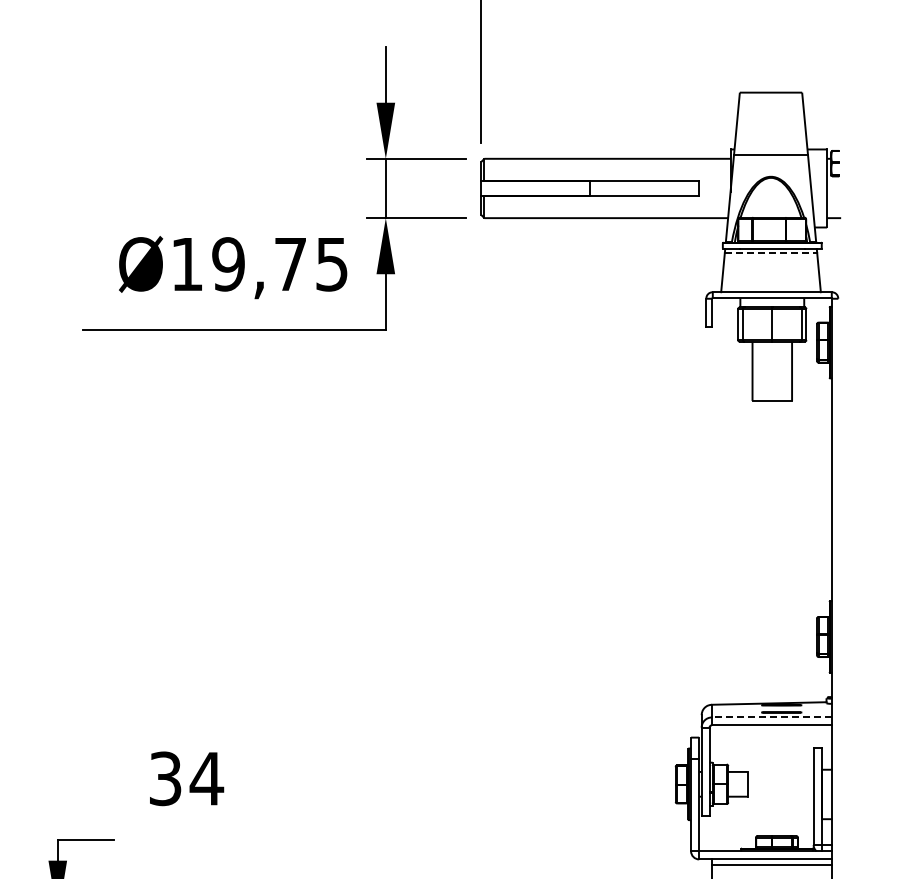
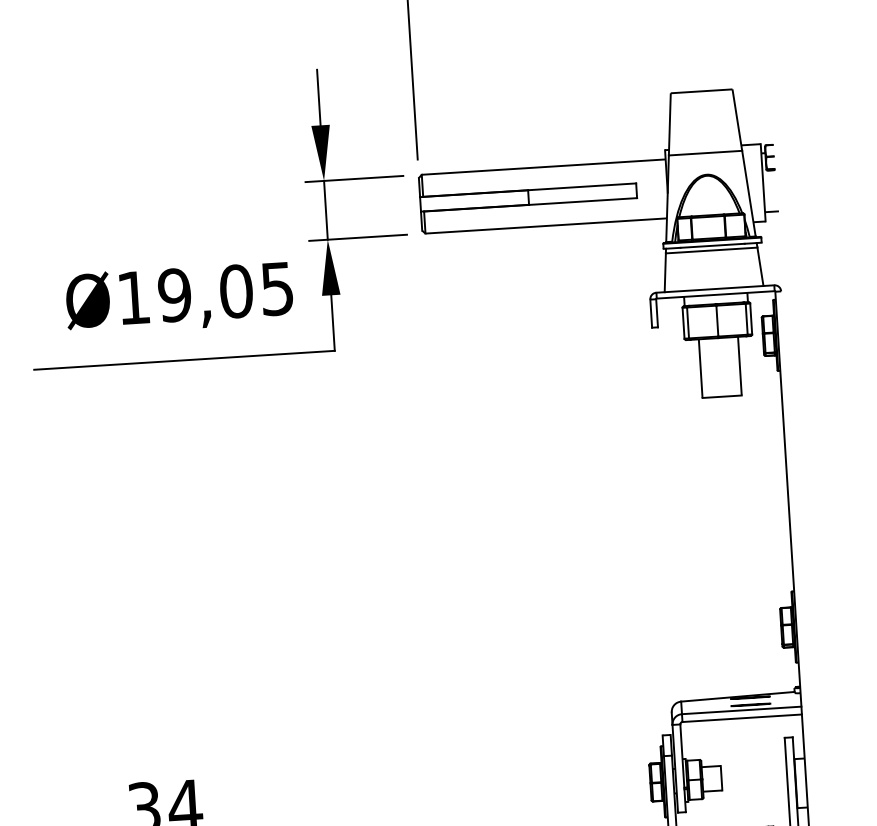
line: (771, 253) -> (712, 250), dashed -> solid
text: (290, 264) -> (236, 291), Ø19,75 -> Ø19,05
line: (771, 717) -> (741, 710), dashed -> solid

